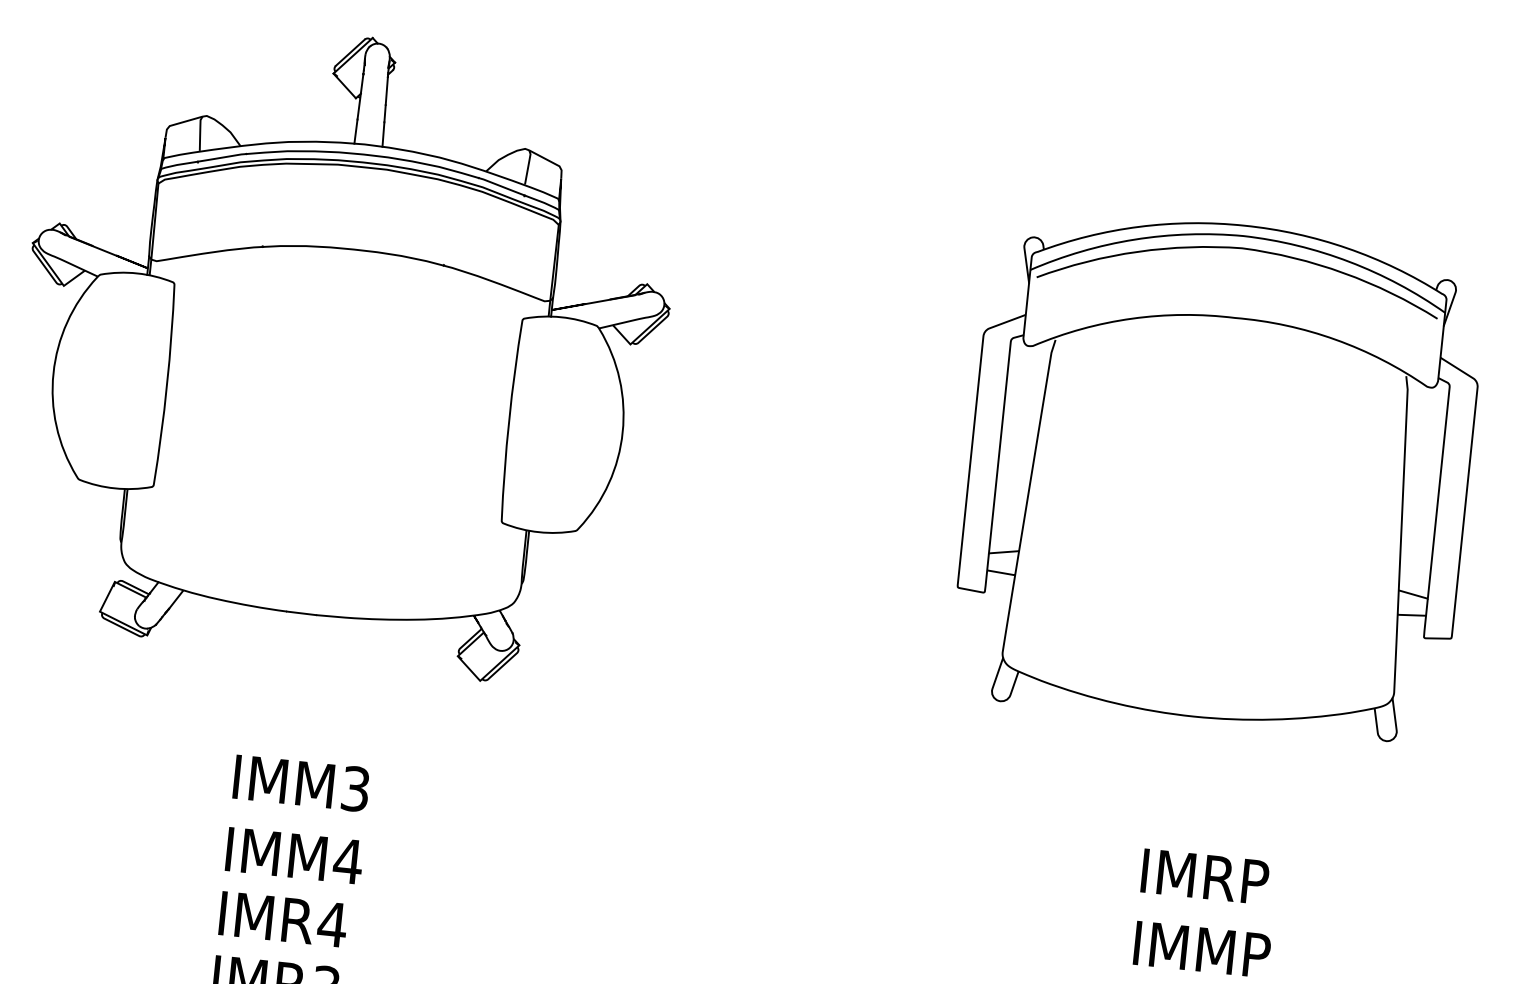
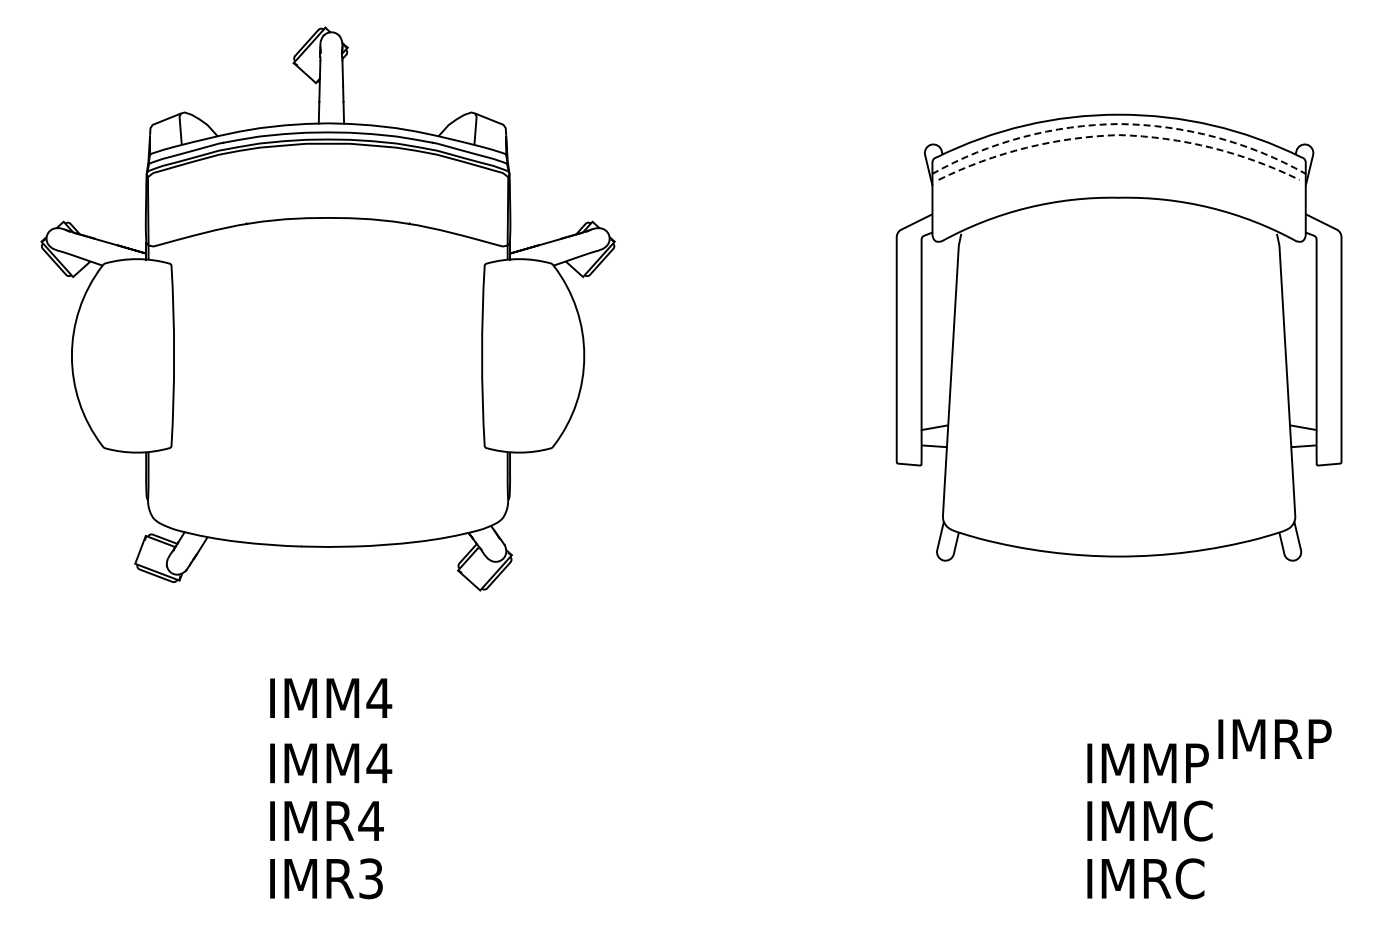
line: (1243, 236) -> (1119, 124), solid -> dashed
line: (1242, 248) -> (1119, 135), solid -> dashed
text: (355, 788) -> (379, 697), IMM3 -> IMM4
text: (1204, 875) -> (1274, 738), moved

